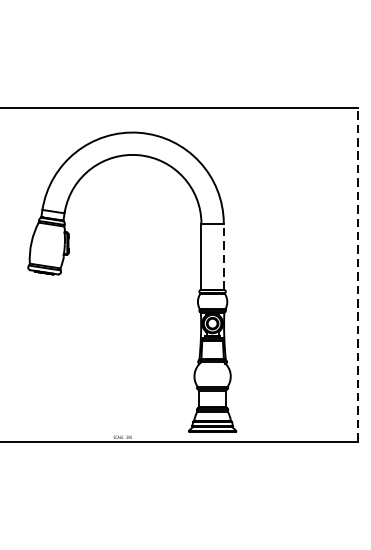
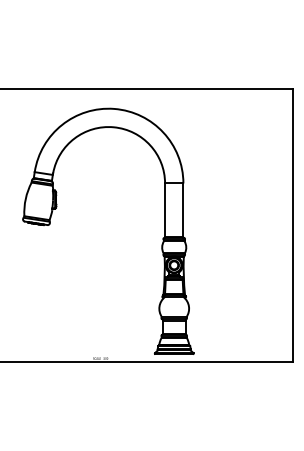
line: (223, 256) -> (183, 210), dashed -> solid
line: (358, 275) -> (293, 225), dashed -> solid

